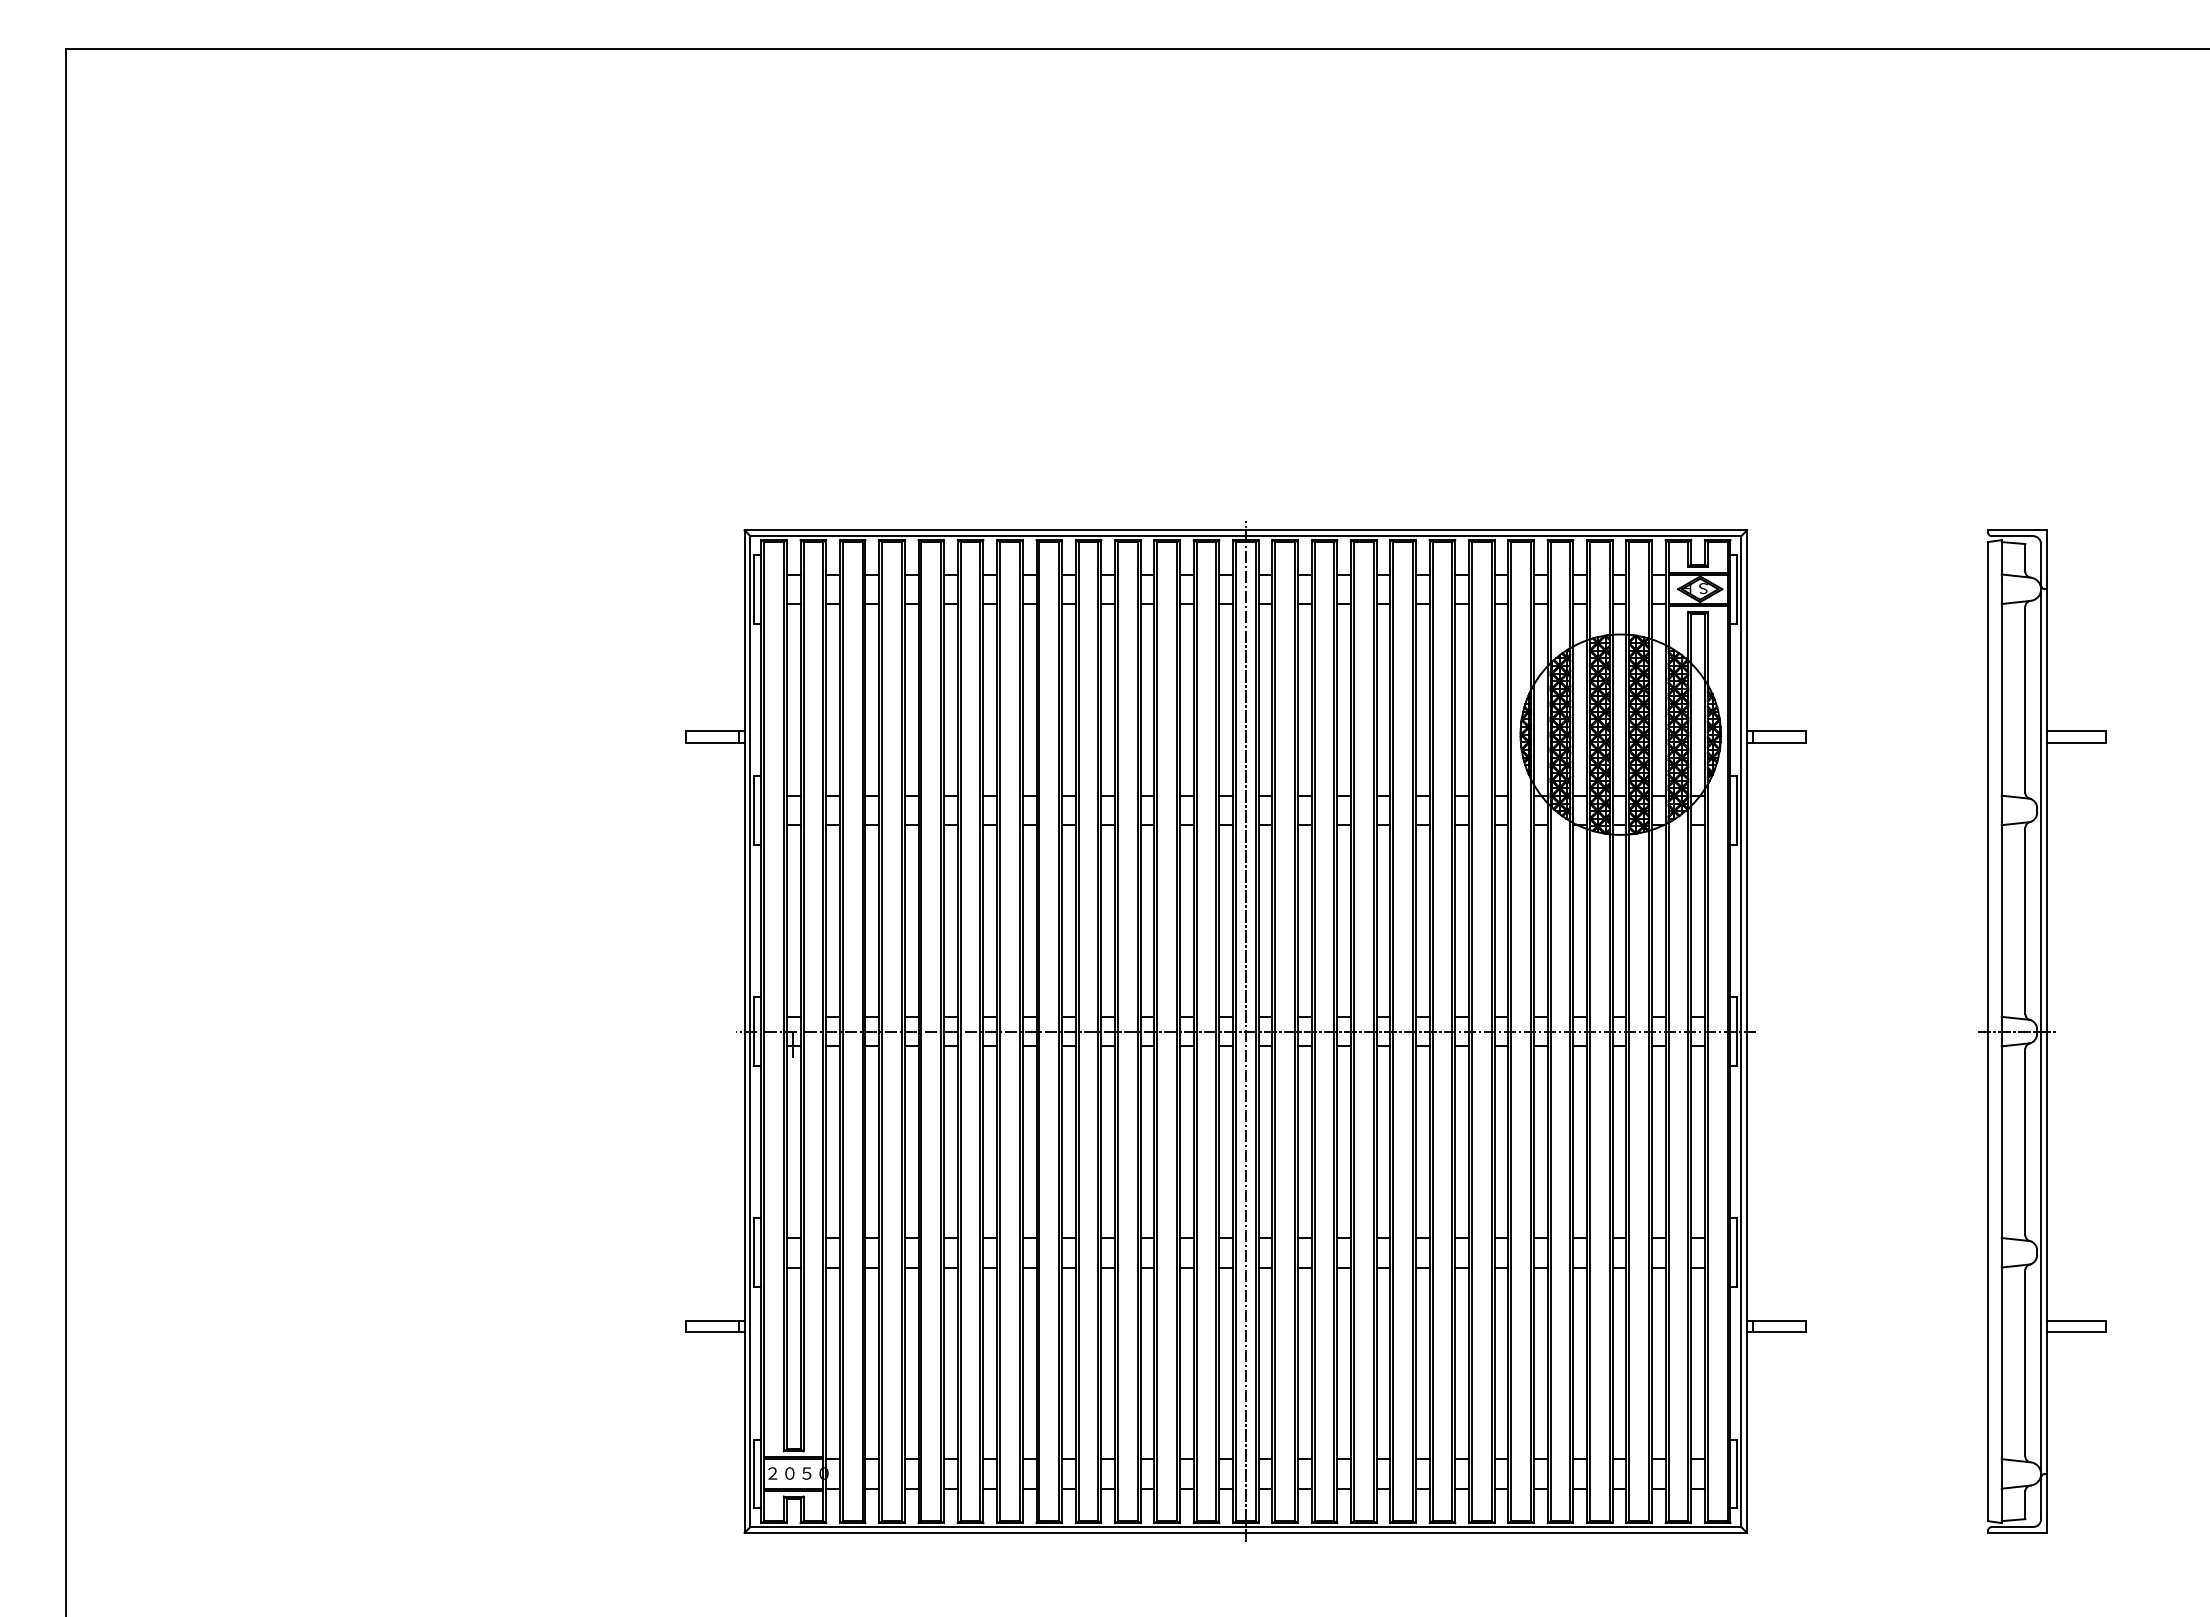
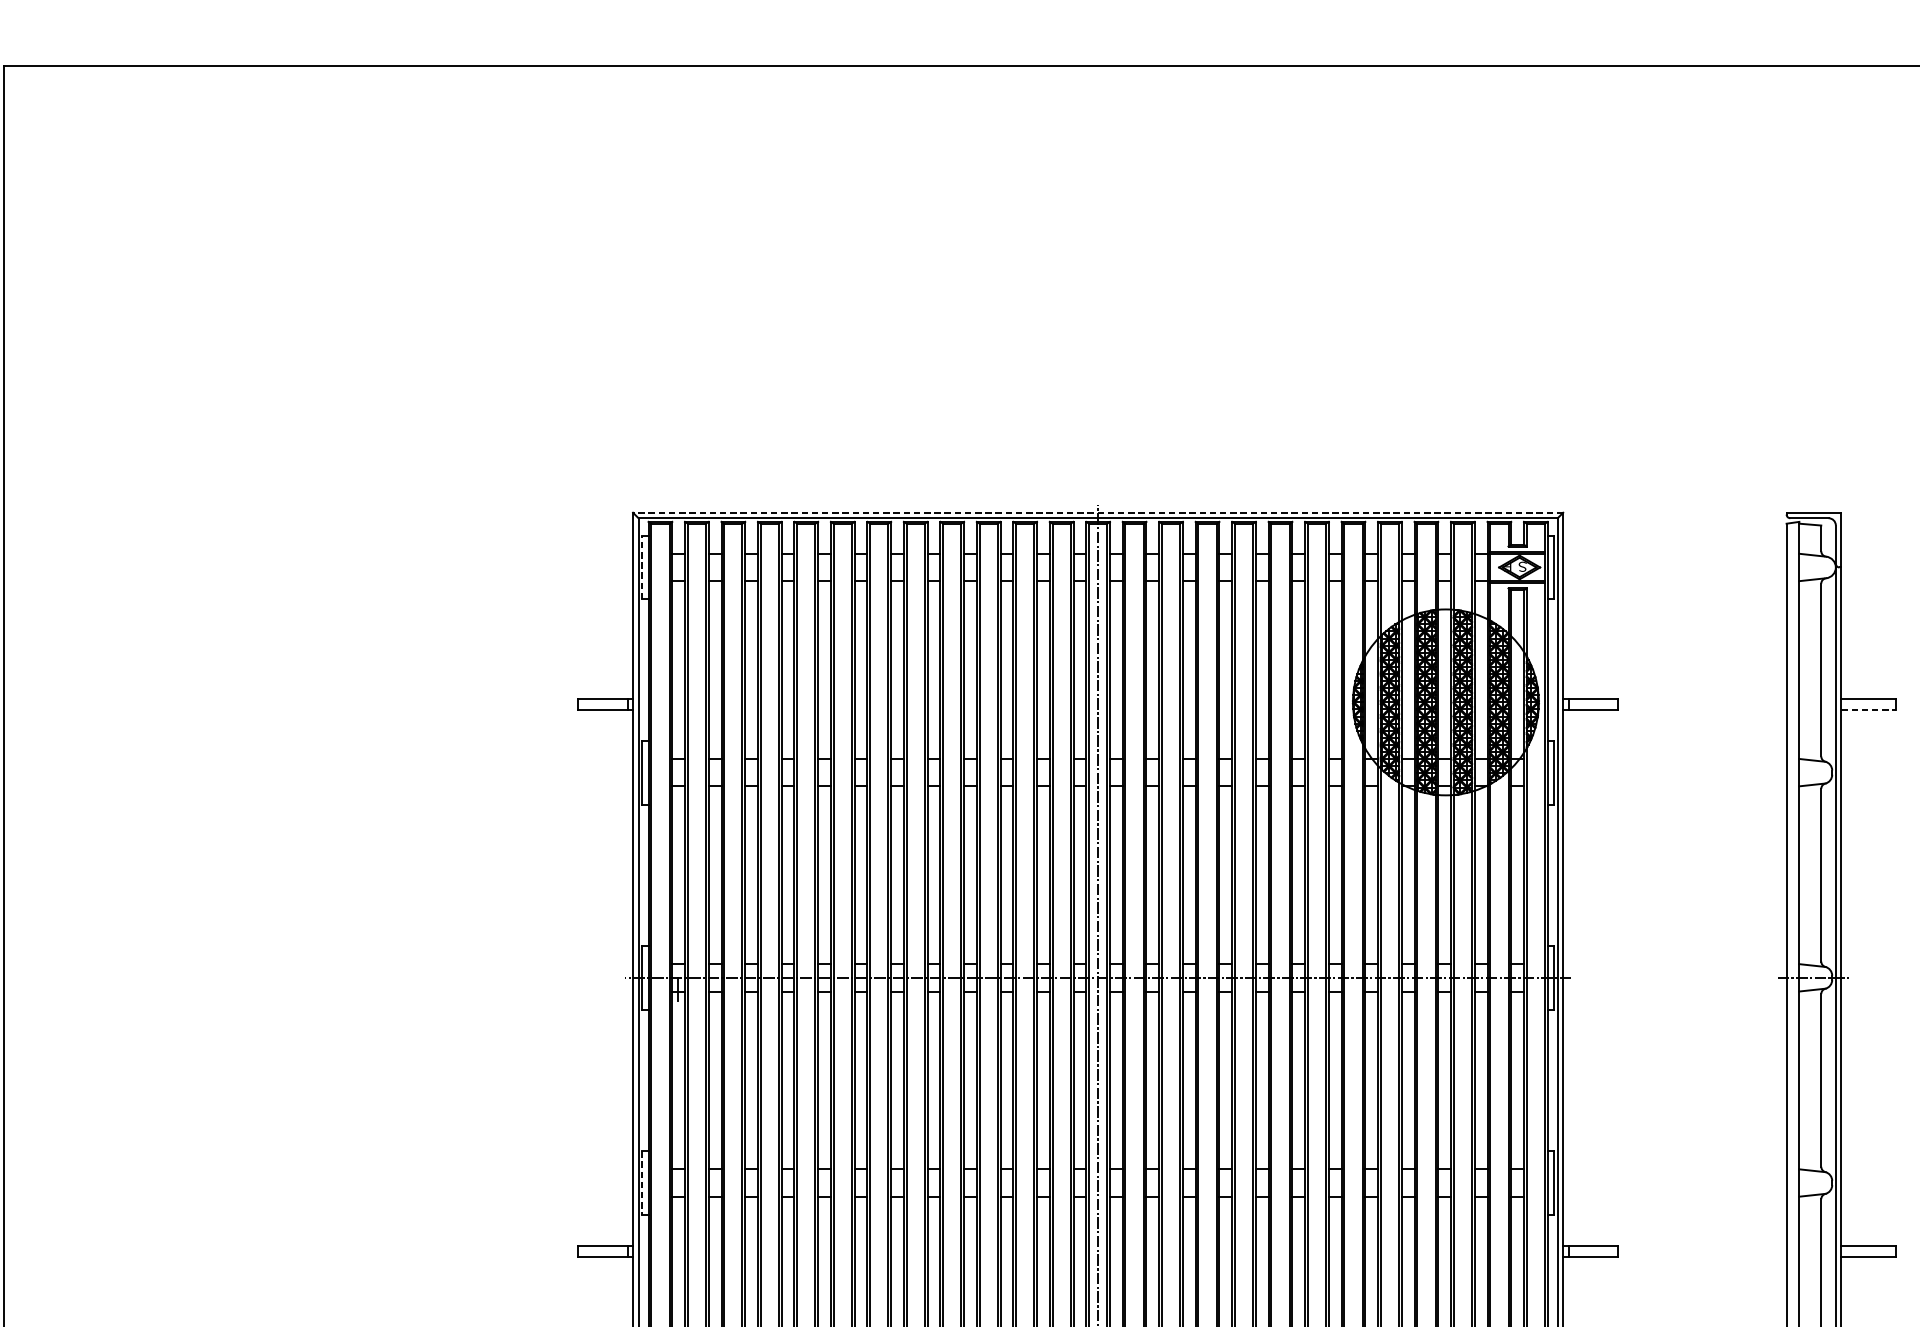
line: (1245, 530) -> (1097, 512), solid -> dashed
line: (754, 588) -> (642, 566), solid -> dashed
line: (2076, 742) -> (1868, 709), solid -> dashed
line: (754, 1253) -> (642, 1183), solid -> dashed

